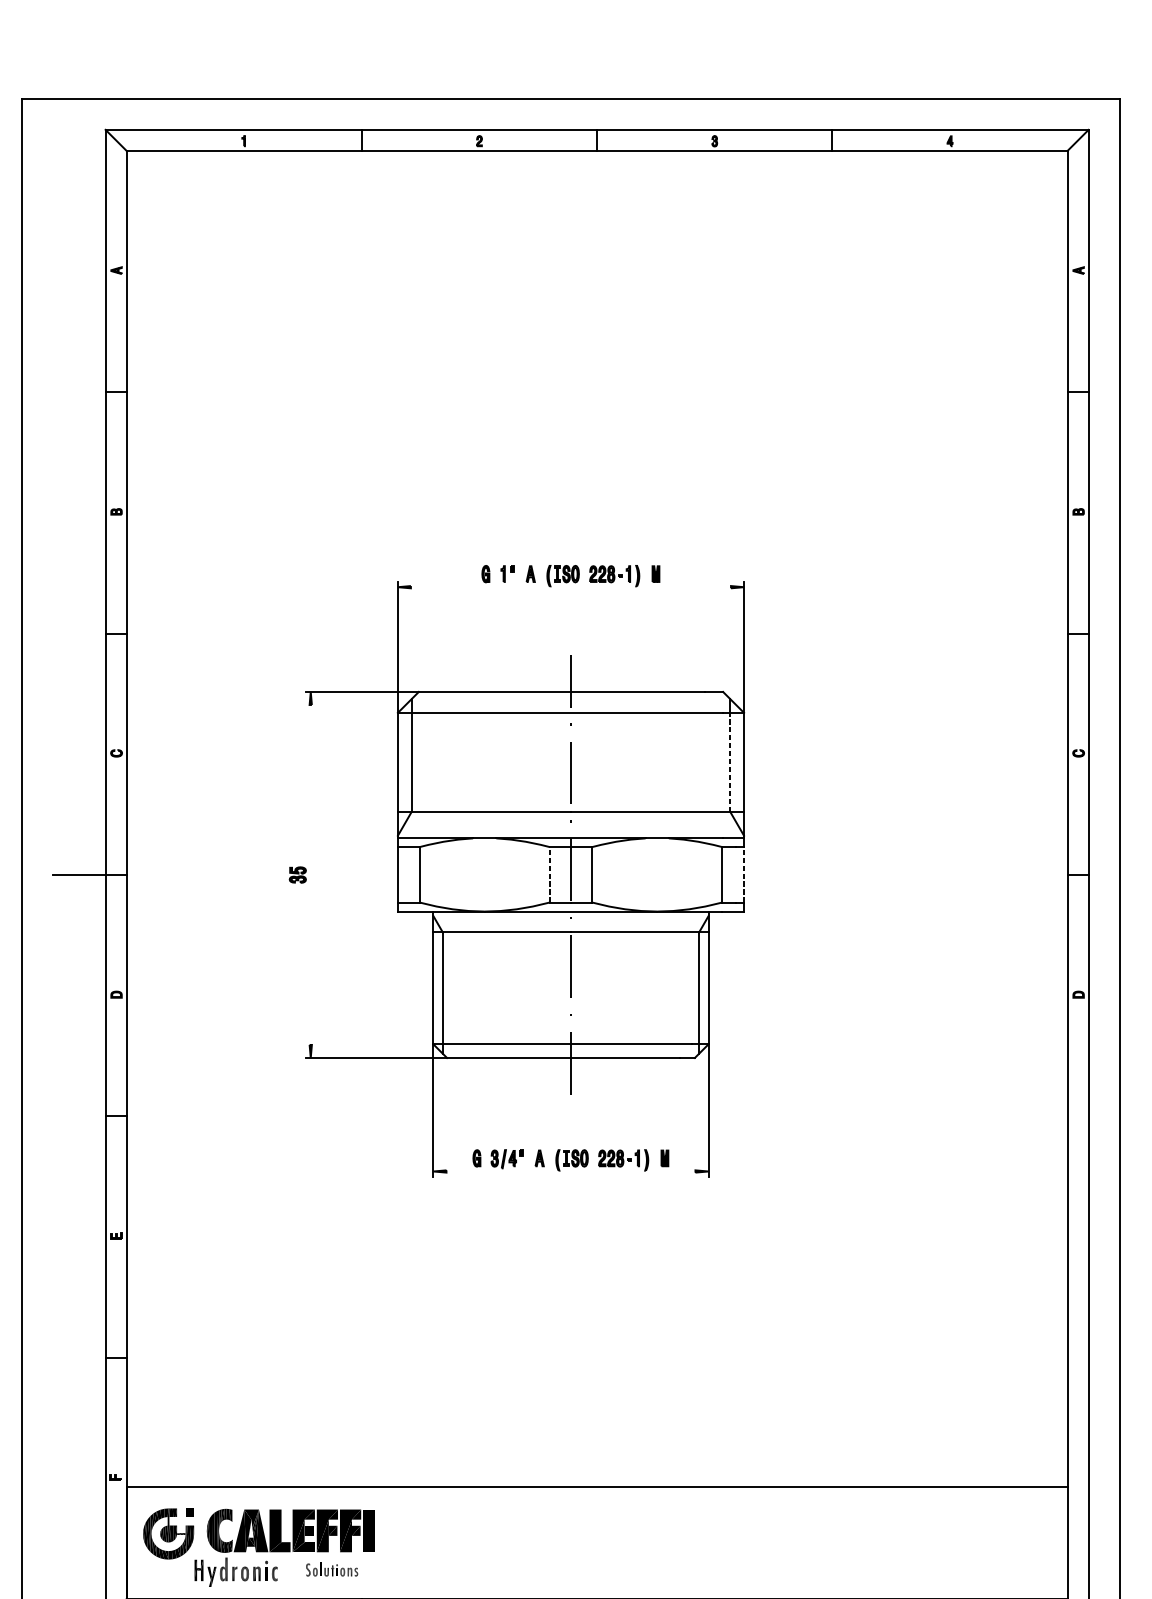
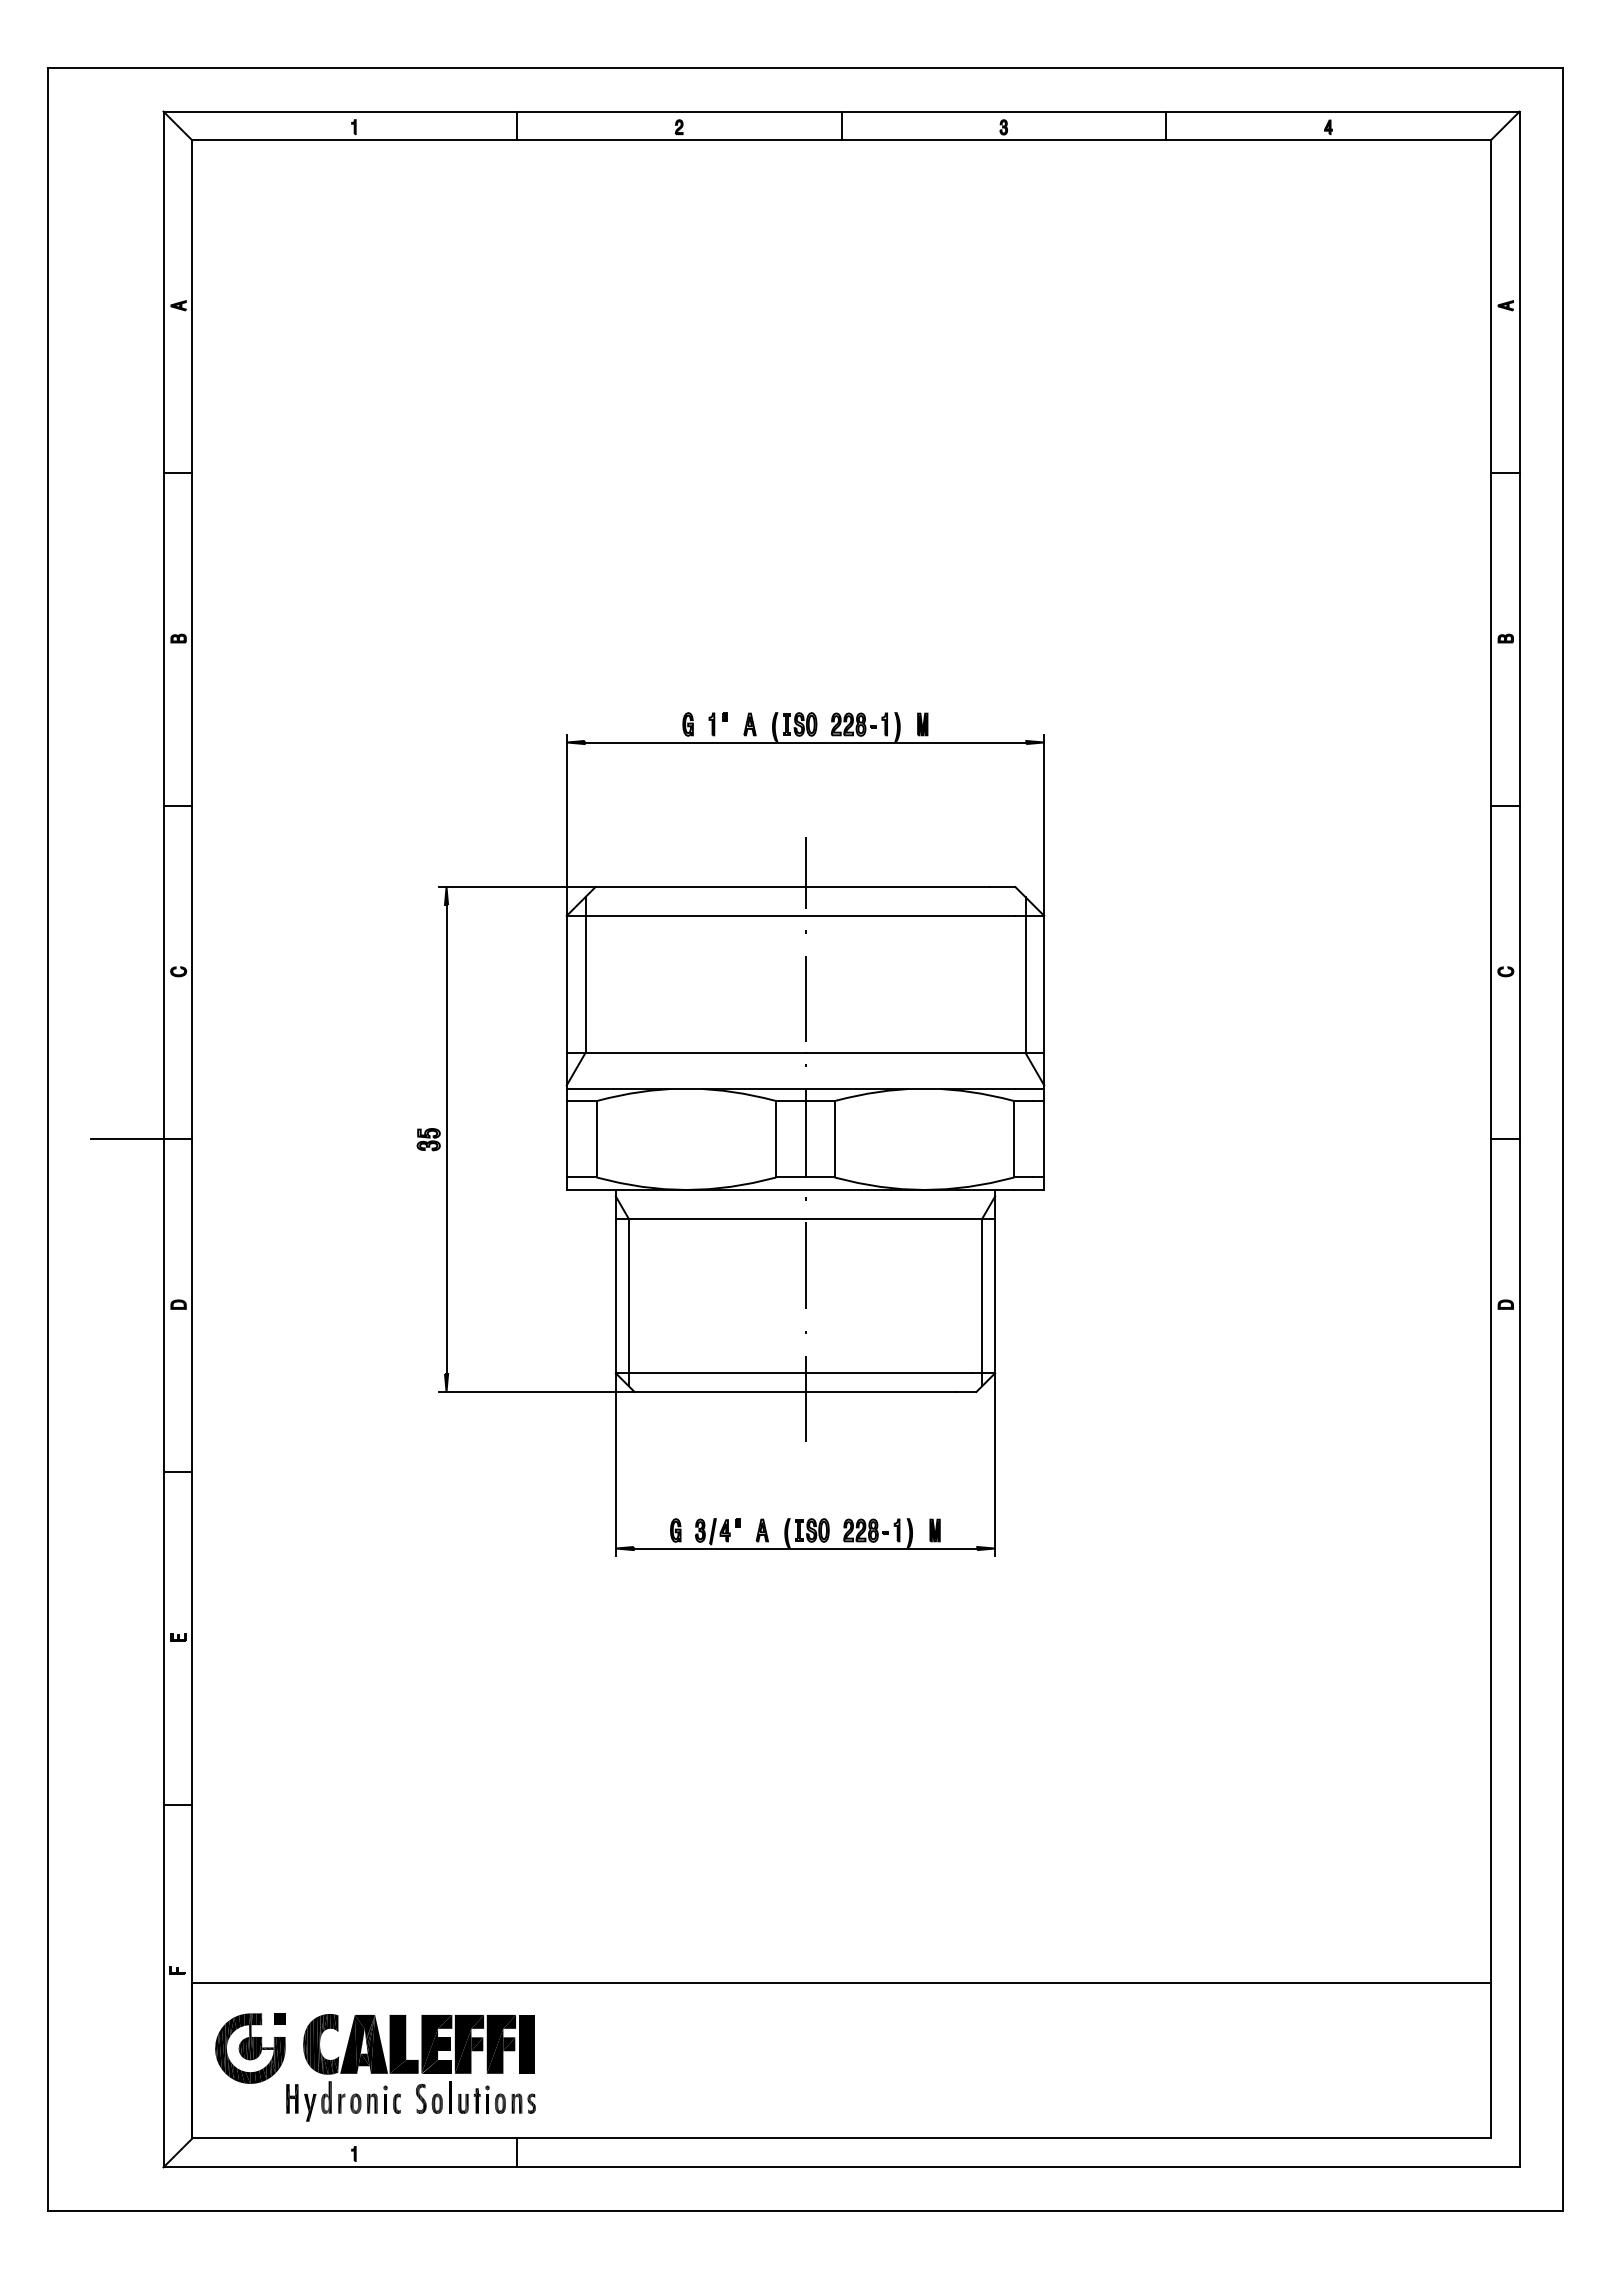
line: (570, 587) -> (805, 742), added
line: (730, 762) -> (1025, 984), dashed -> solid
line: (310, 874) -> (446, 1139), added
line: (549, 874) -> (776, 1138), dashed -> solid
line: (743, 874) -> (1043, 1138), dashed -> solid
line: (570, 1171) -> (805, 1548), added
part: (331, 1569) -> (475, 2097), size x1.67

